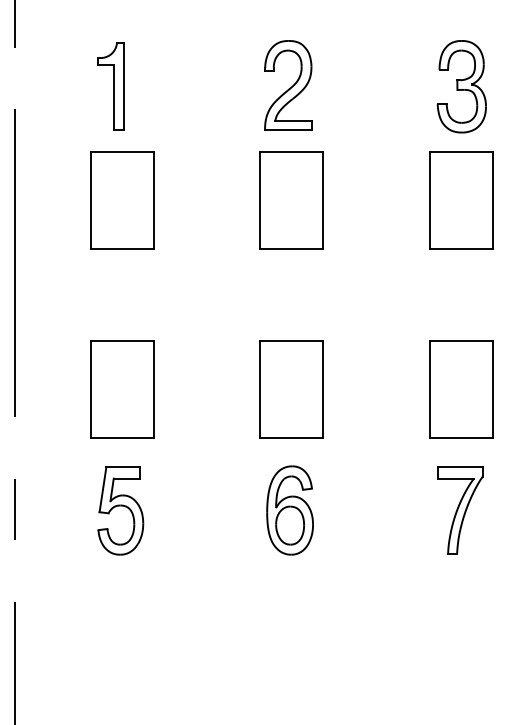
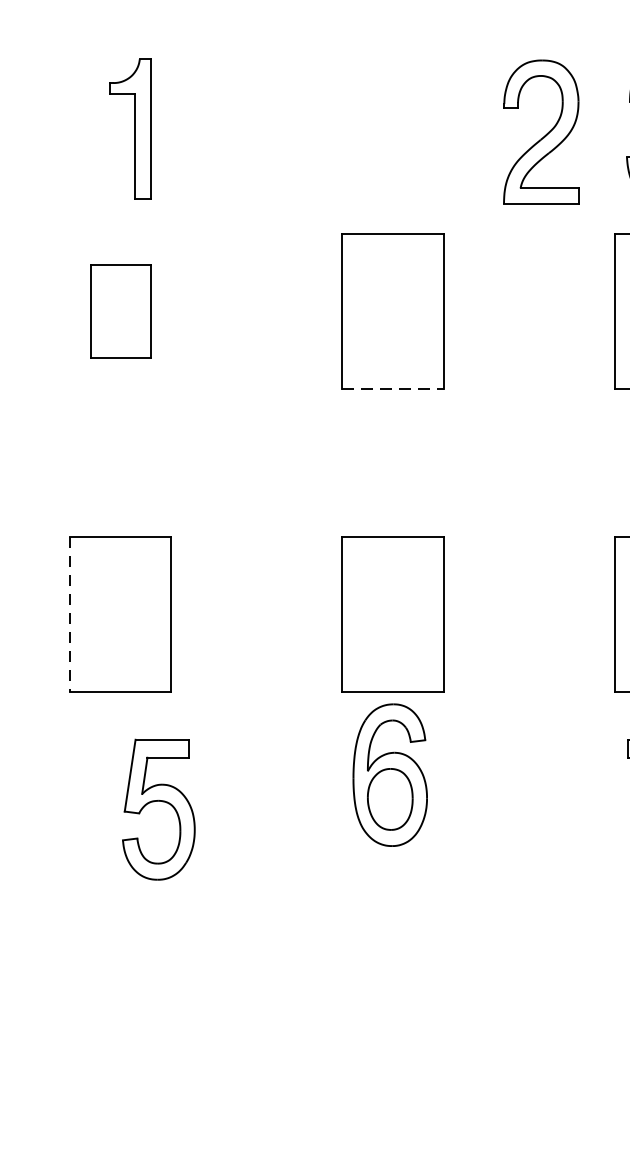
part: (288, 85) -> (541, 131), moved
part: (110, 86) -> (129, 128), moved
part: (122, 200) -> (121, 311), size x0.6
line: (291, 248) -> (392, 388), solid -> dashed
line: (90, 389) -> (70, 614), solid -> dashed
part: (120, 510) -> (158, 808), moved
part: (289, 510) -> (389, 775), moved

